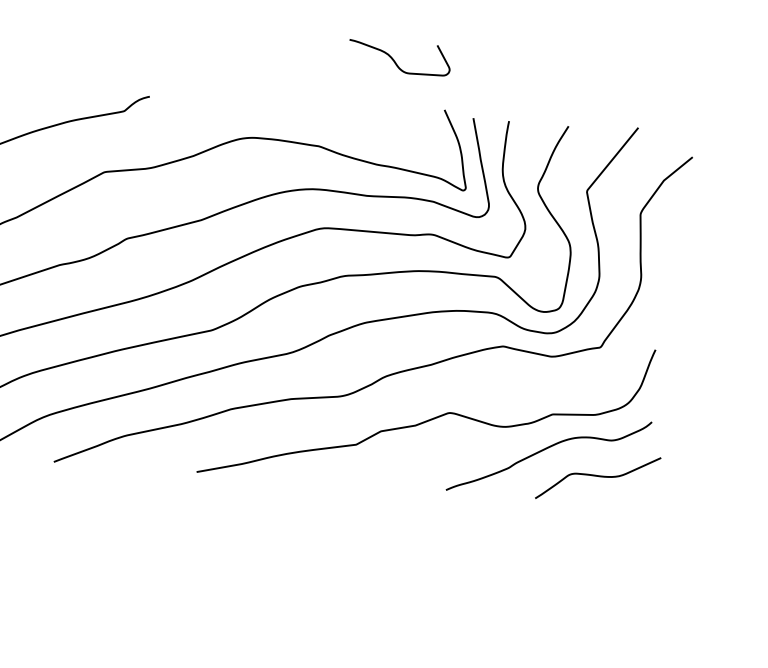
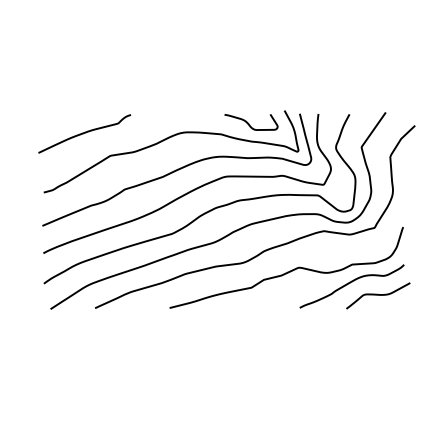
curve: (396, 59) -> (249, 123), moved

